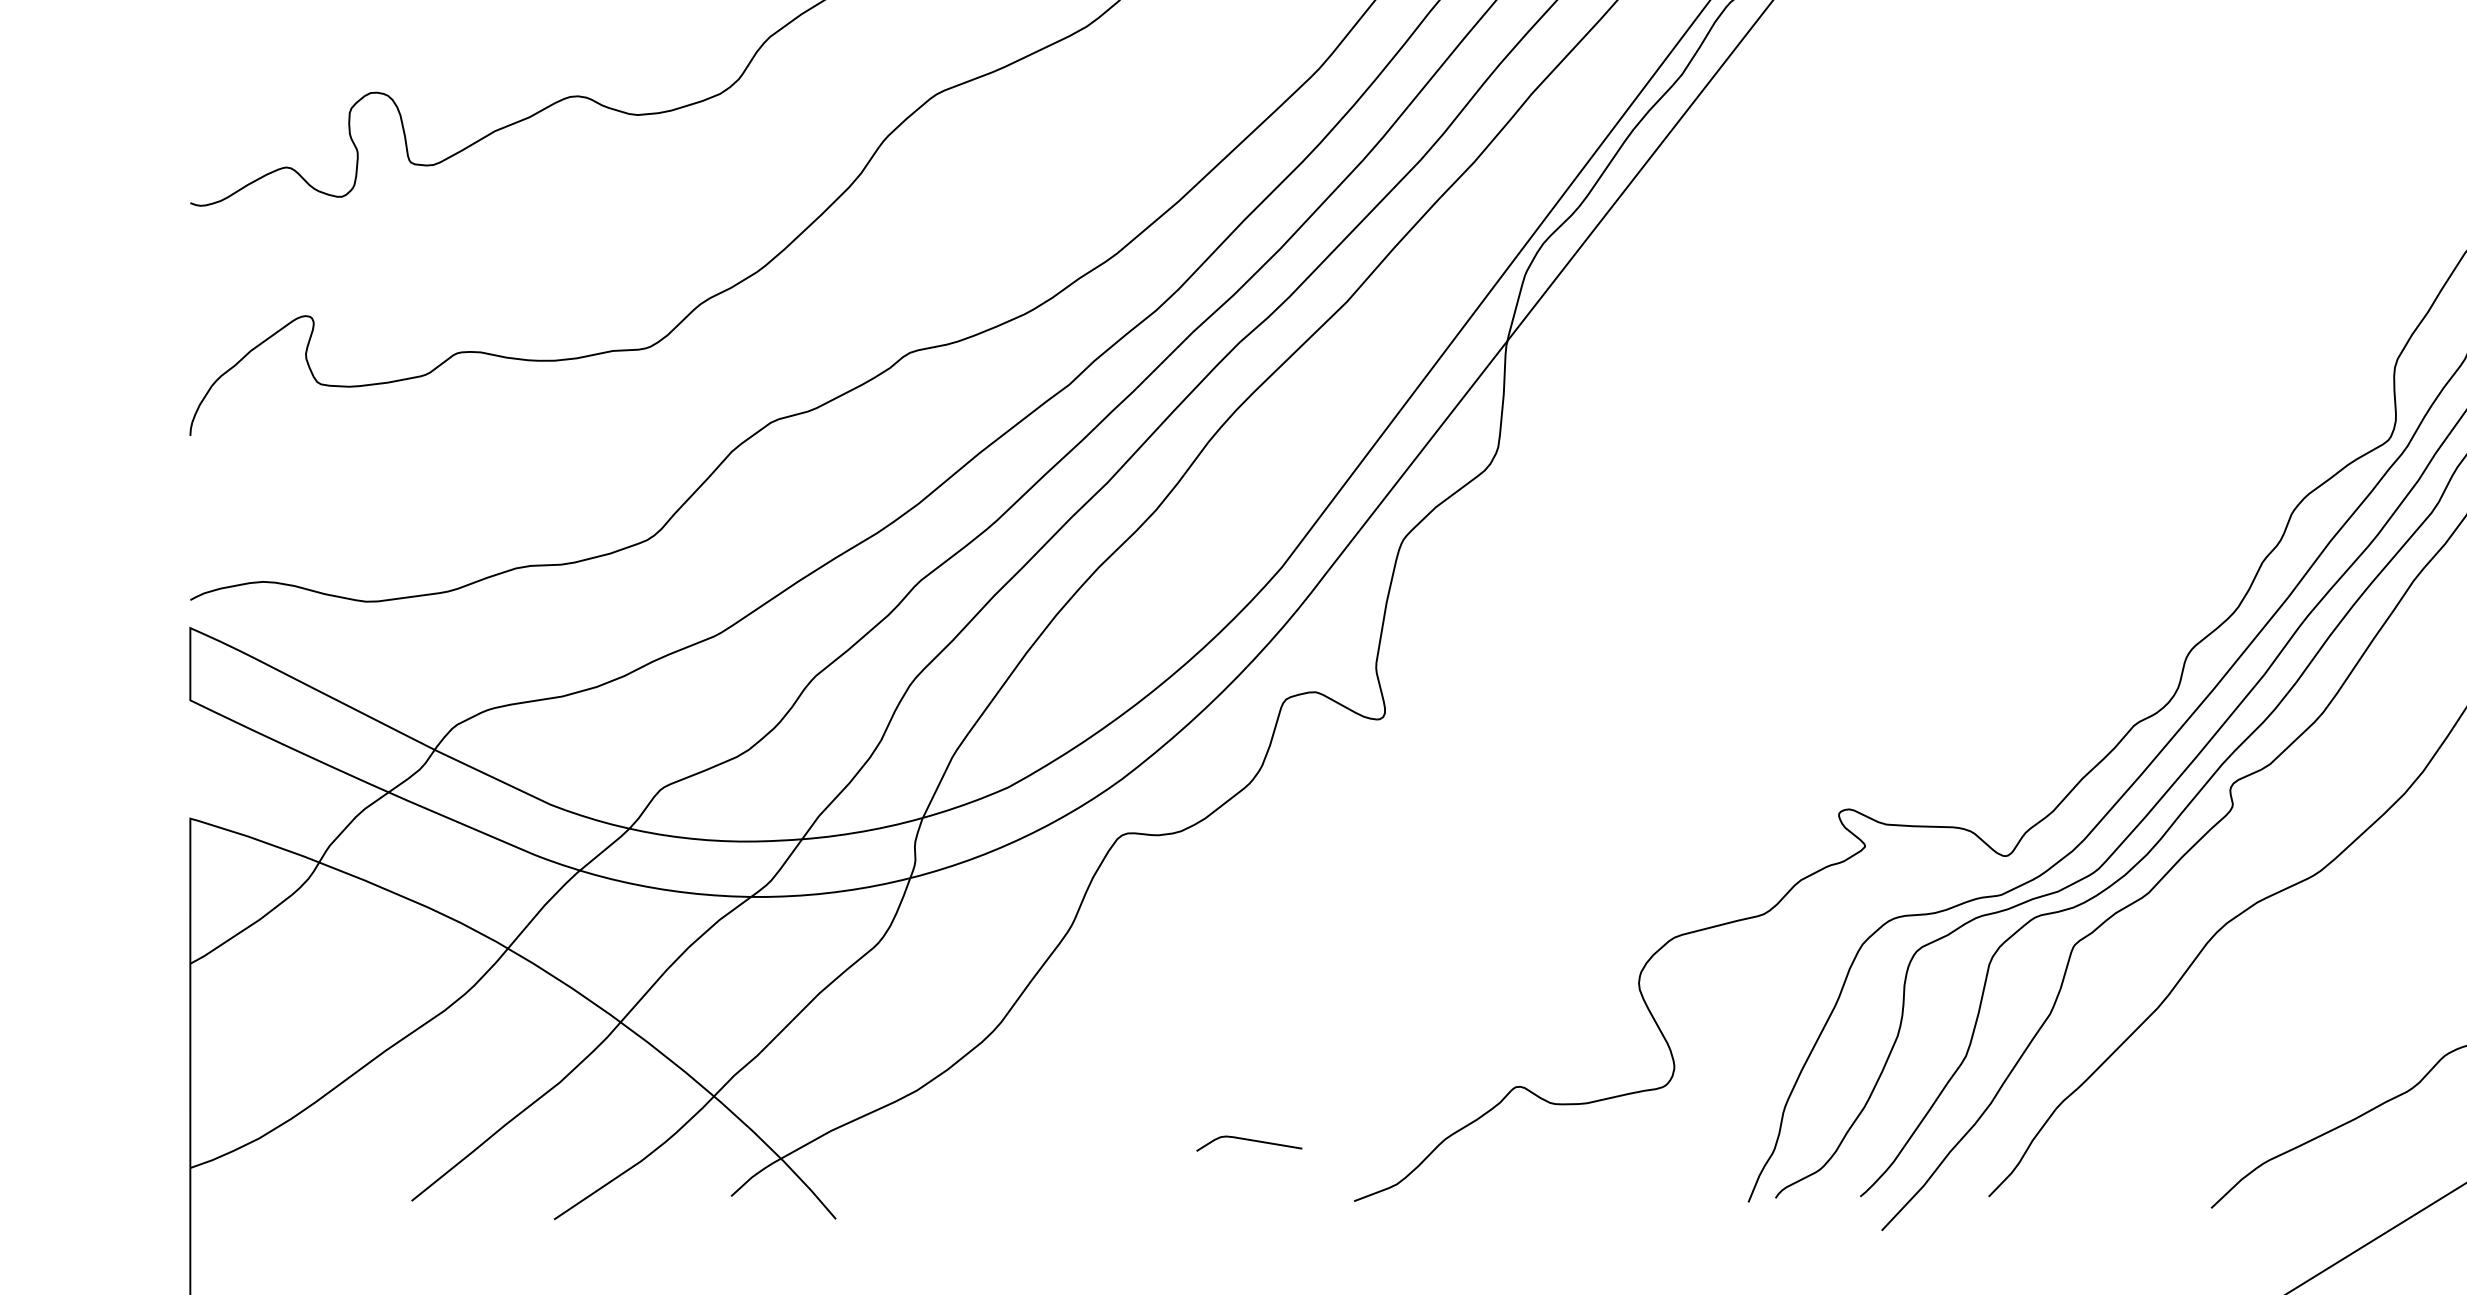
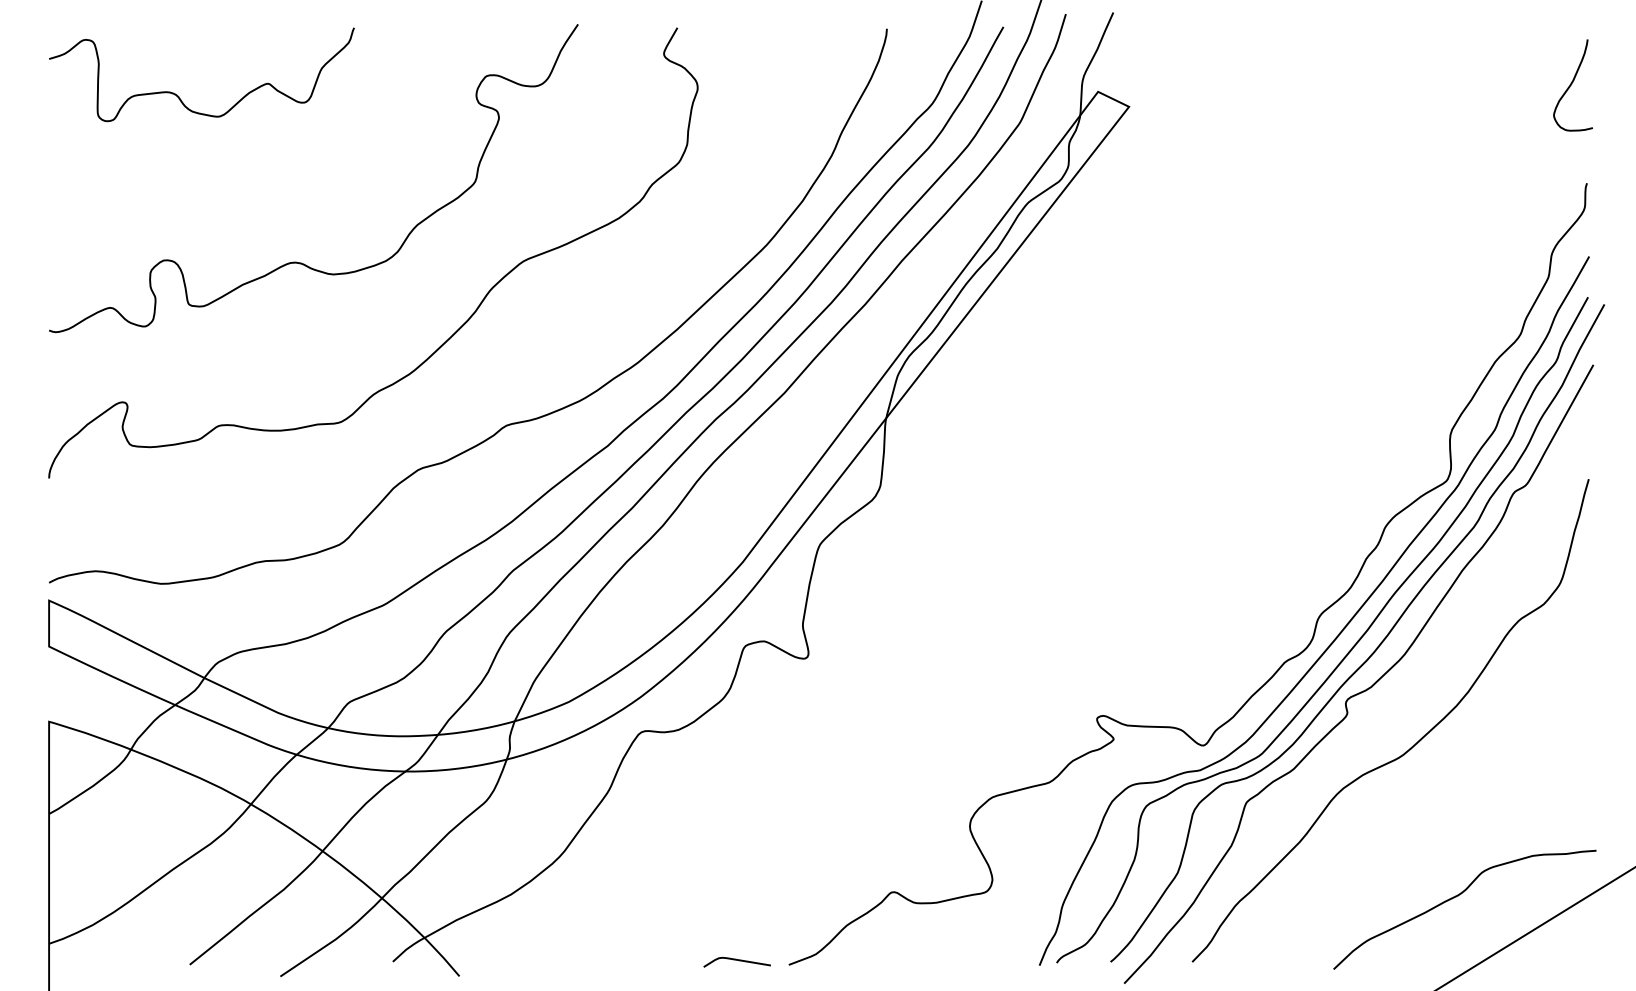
curve: (1248, 1140) -> (736, 960), moved

